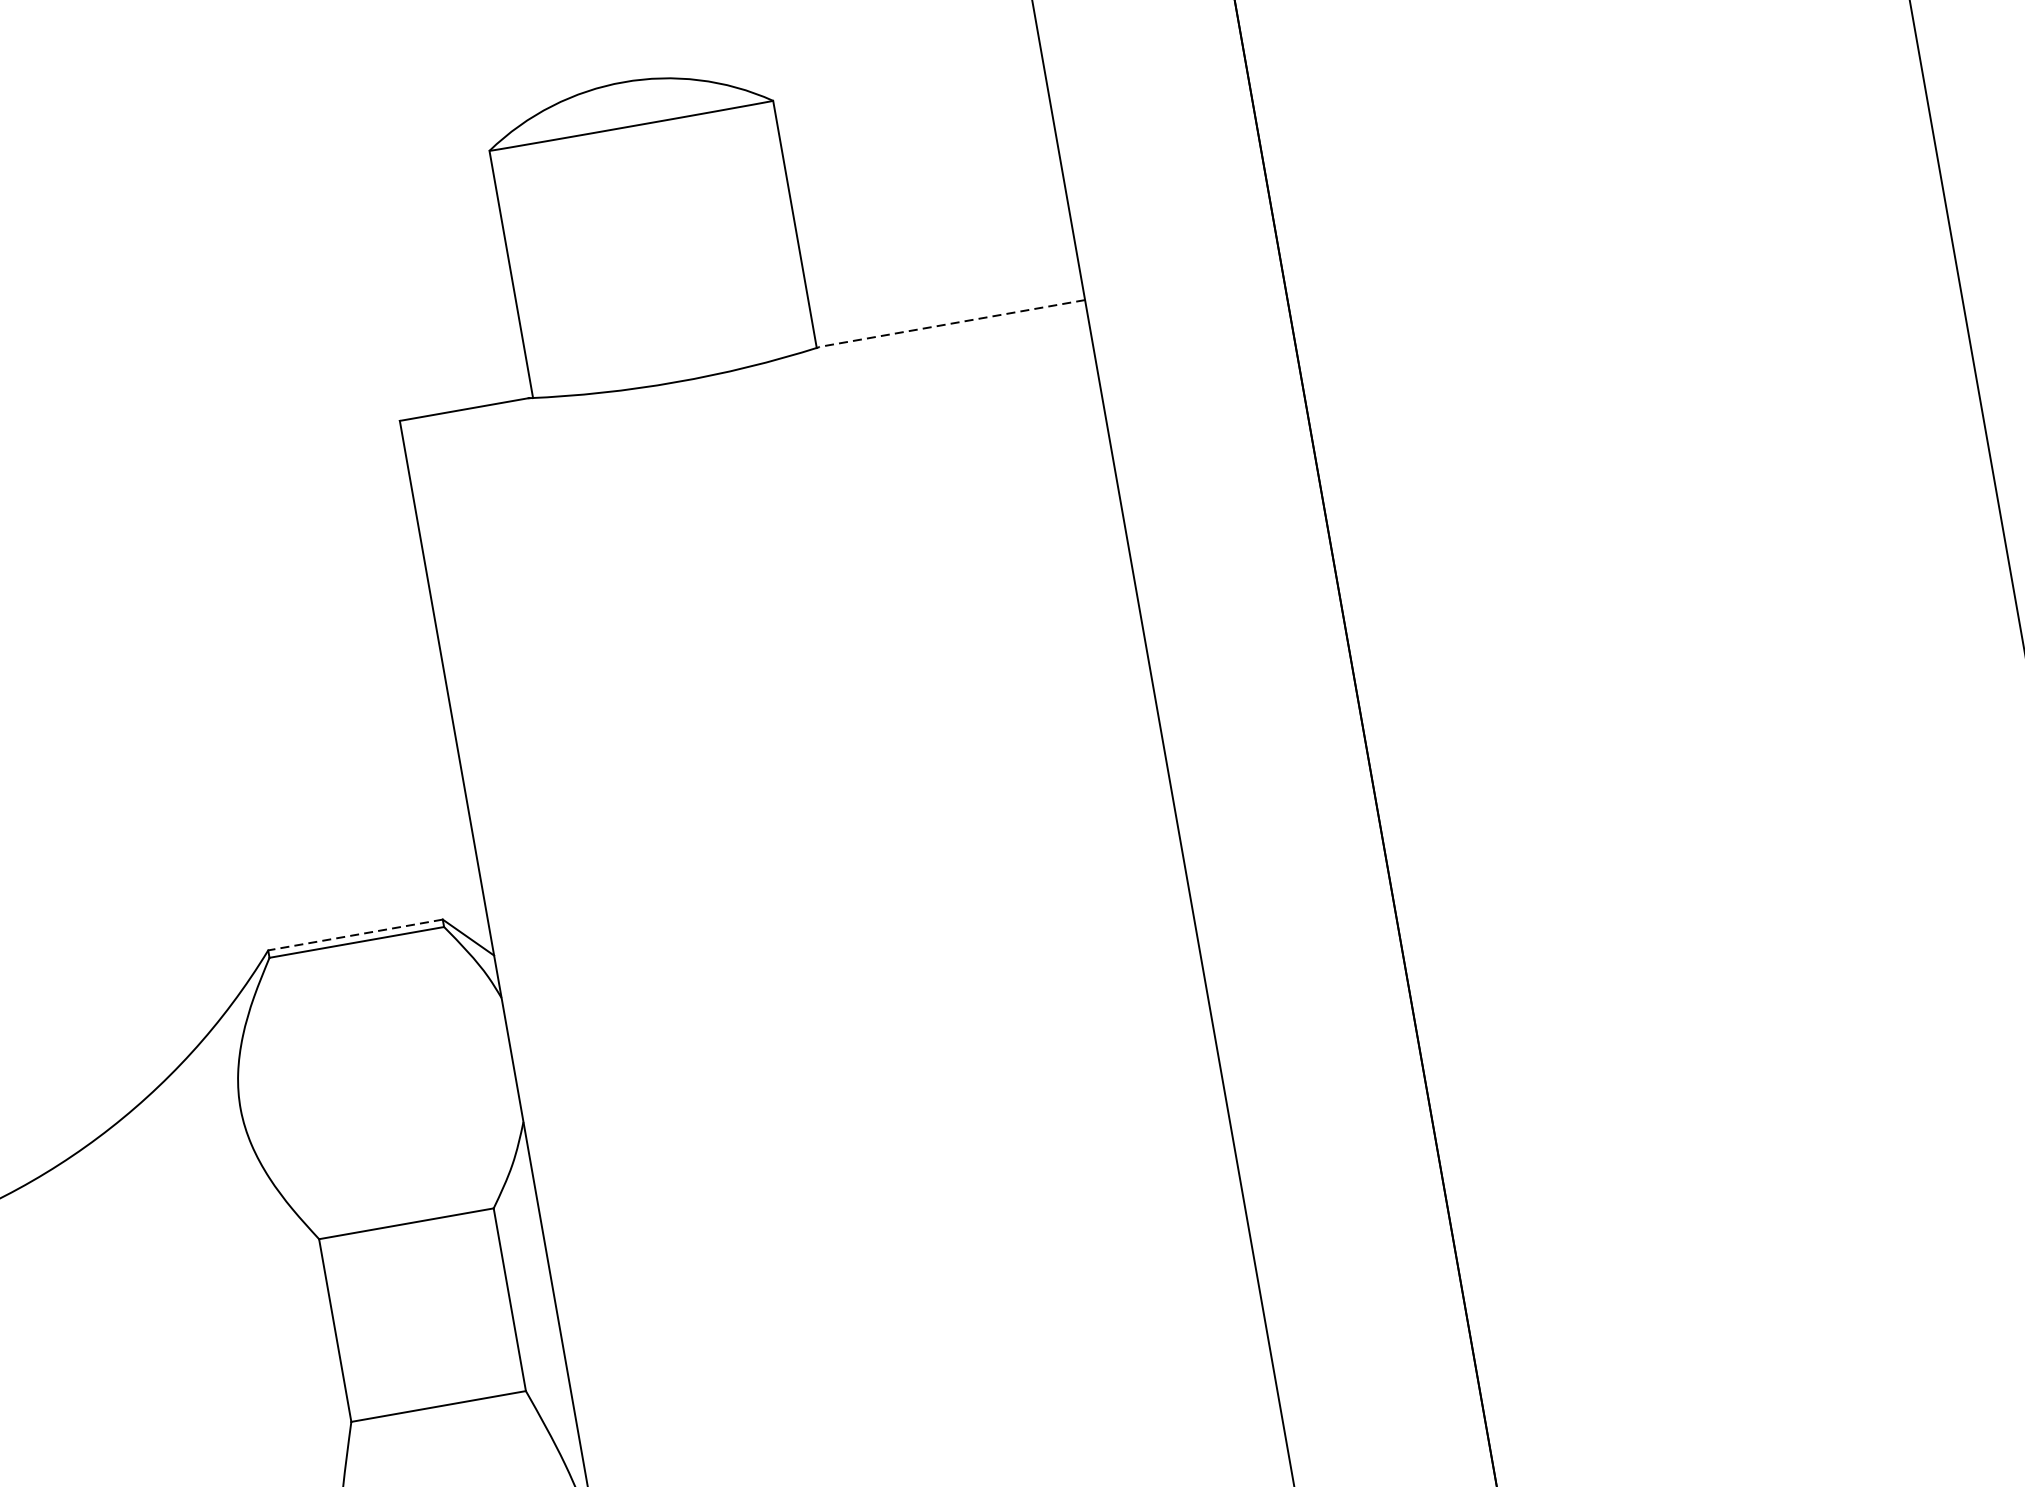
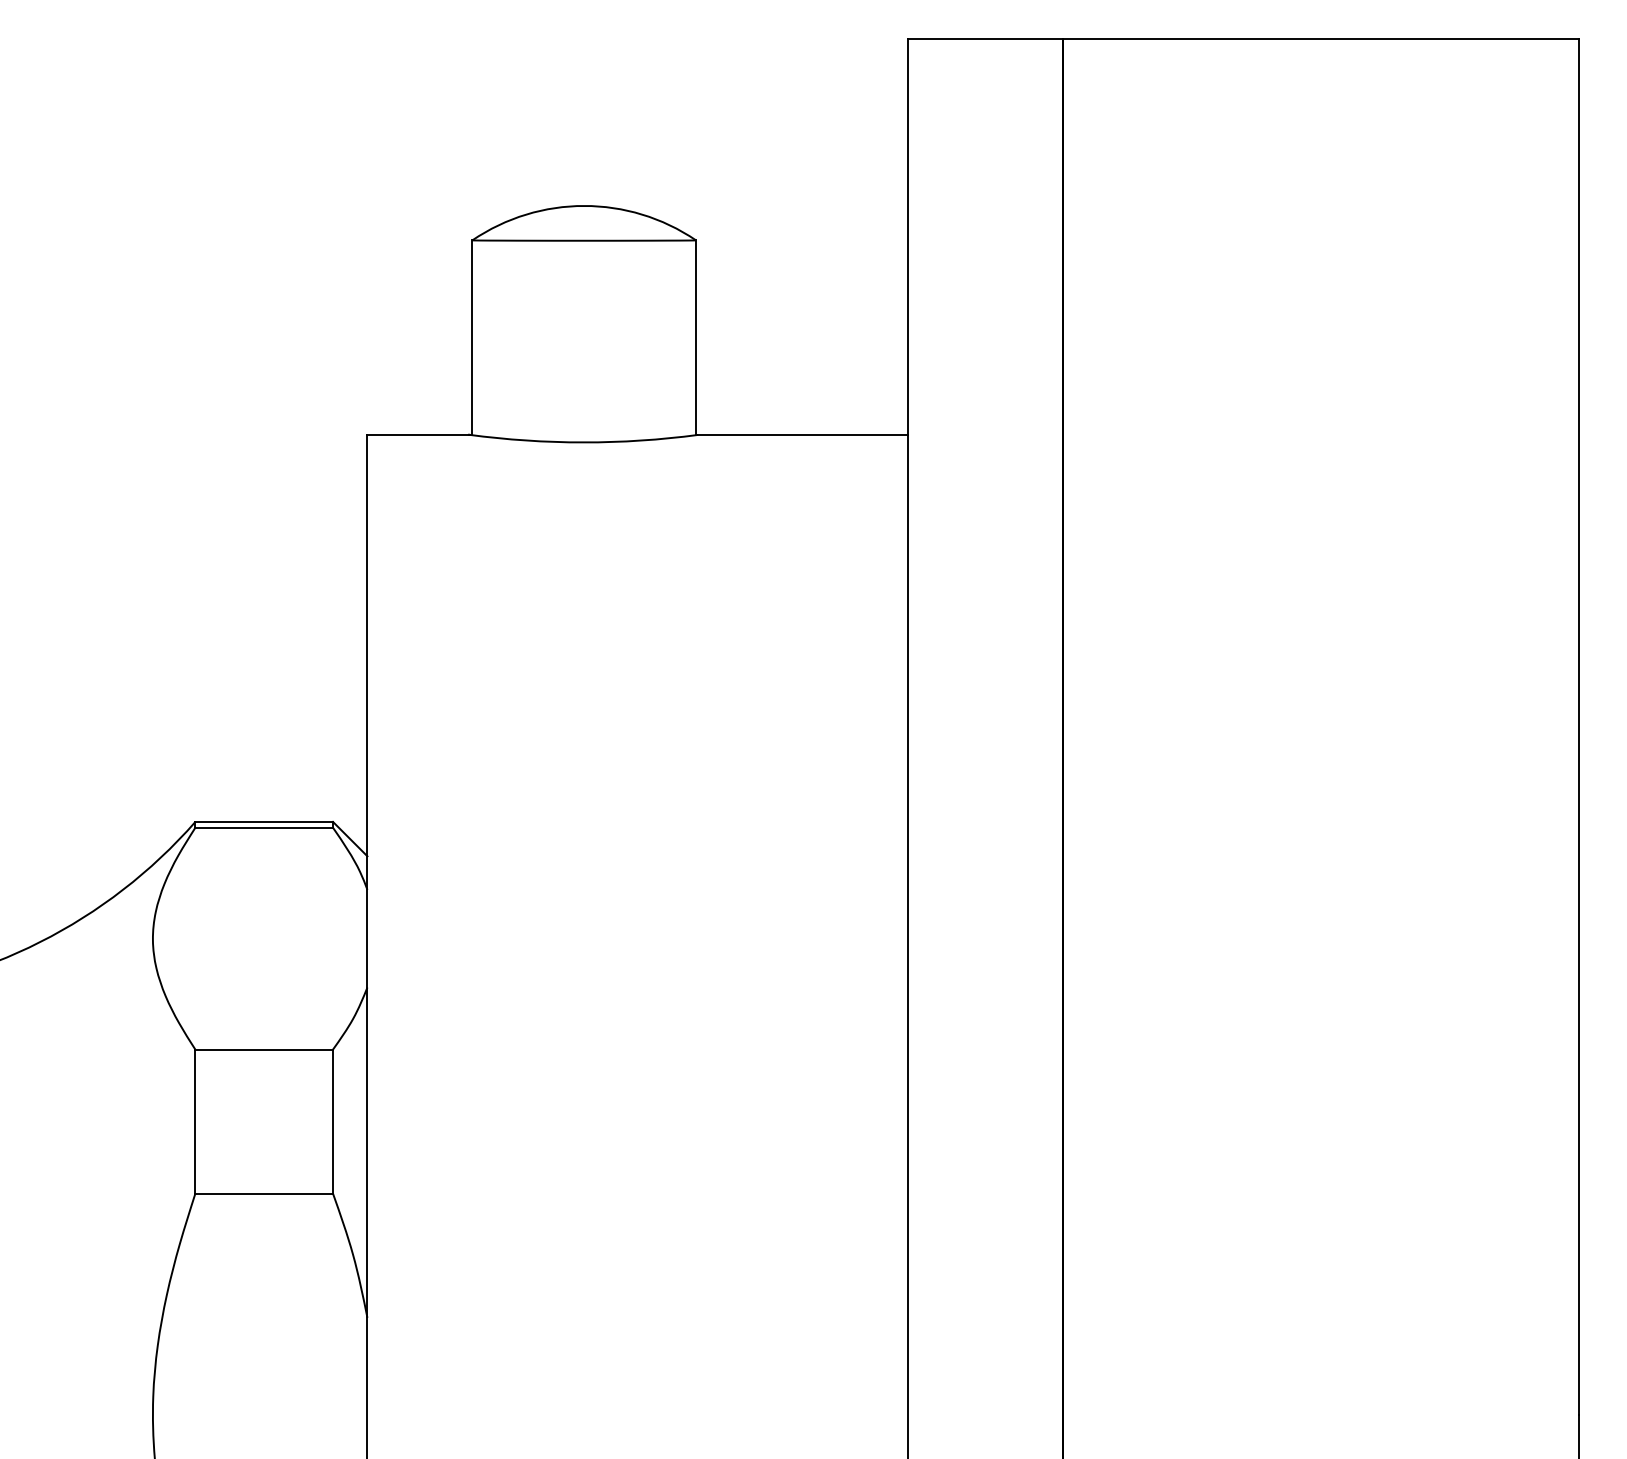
line: (951, 323) -> (802, 434), dashed -> solid
line: (355, 934) -> (264, 821), dashed -> solid

